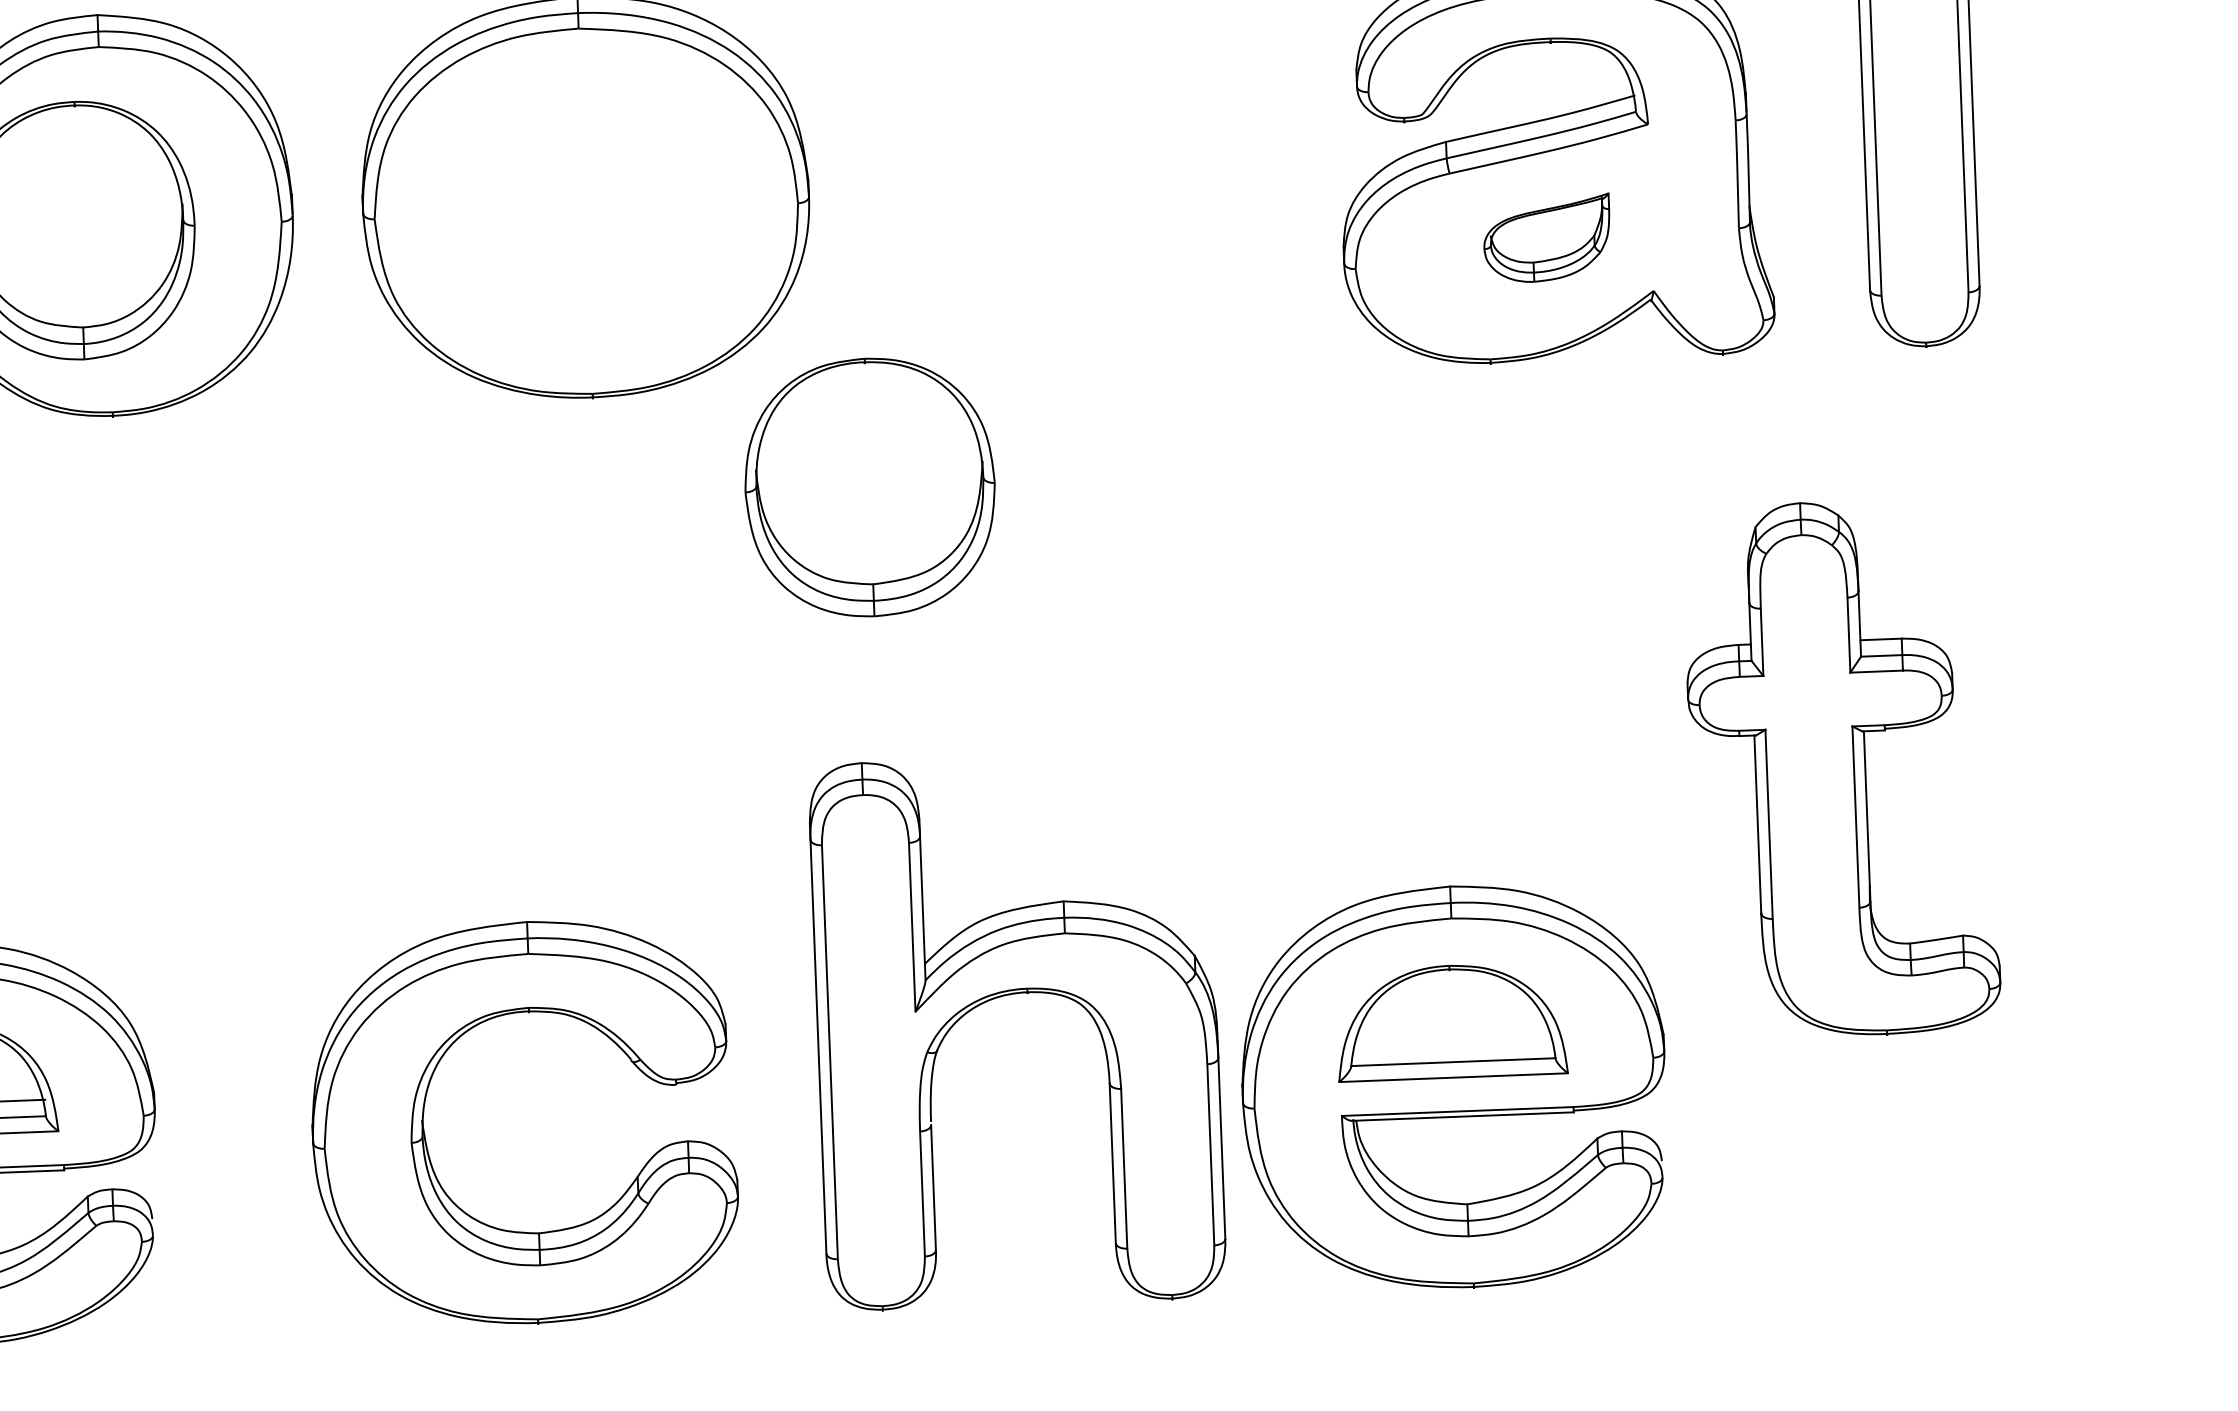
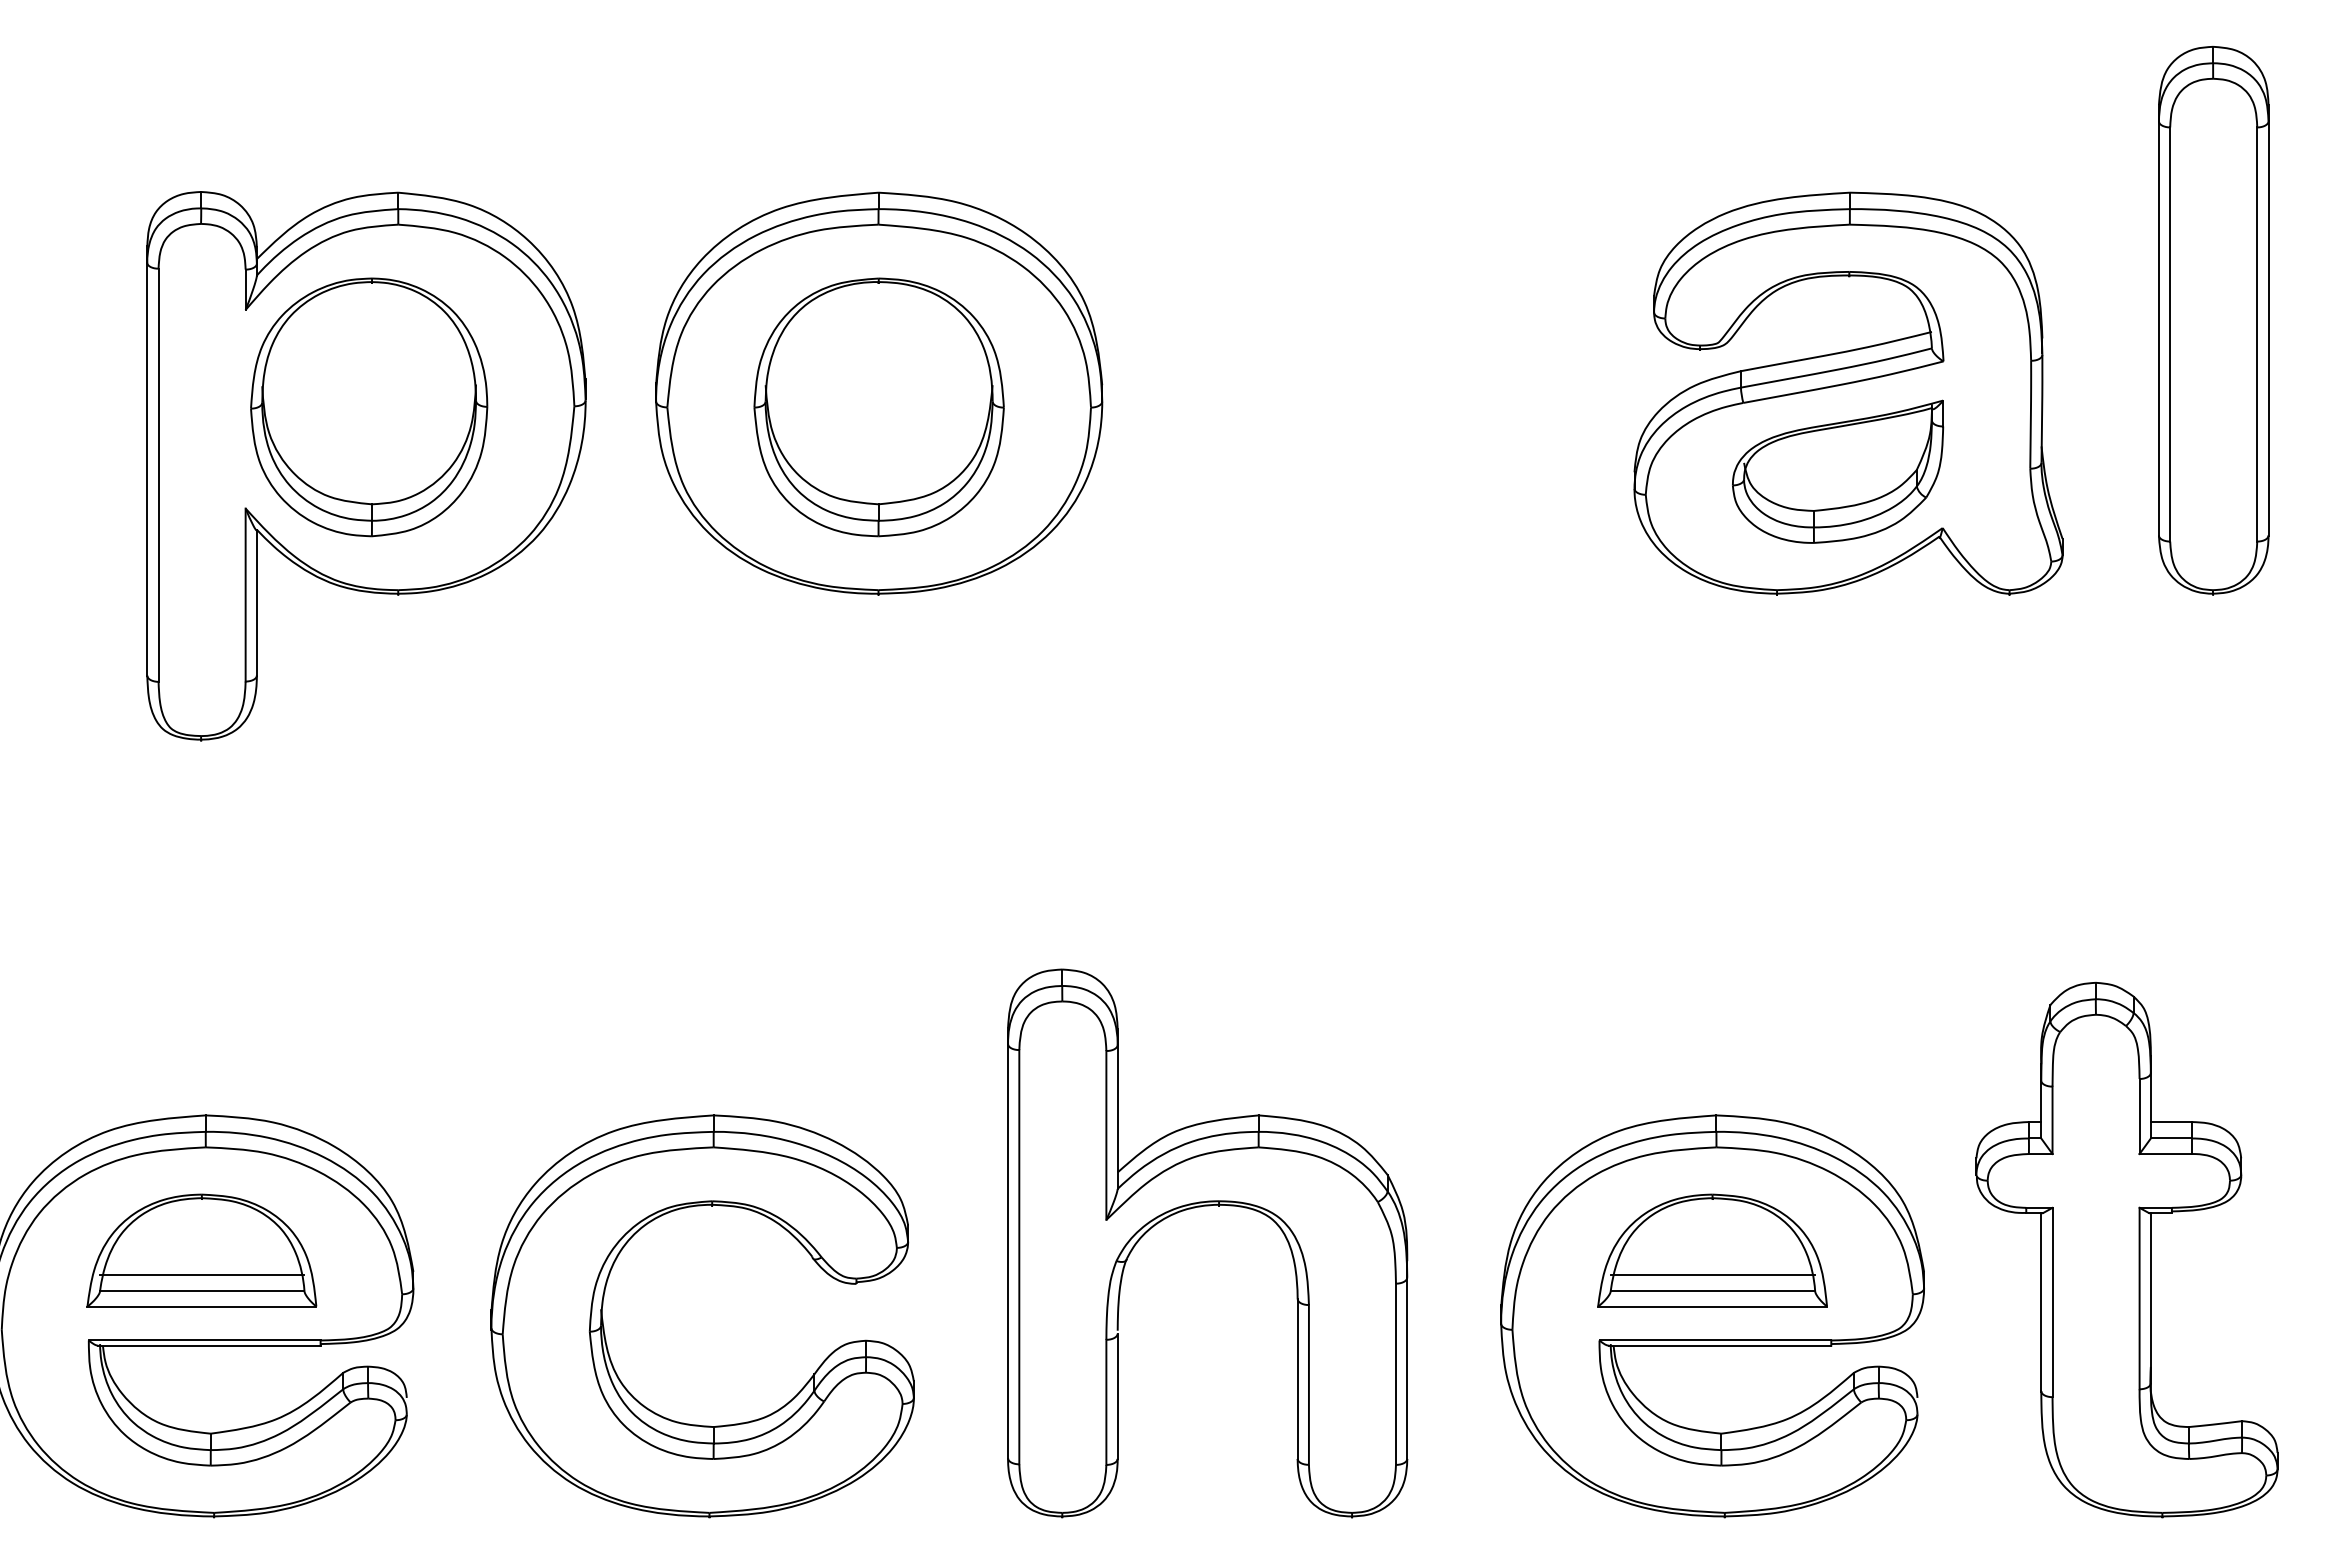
part: (1547, 238) -> (1838, 471), size x1.67
part: (869, 487) -> (878, 407), moved
part: (1840, 768) -> (2126, 1249), moved
part: (1010, 995) -> (1201, 1207), moved
line: (1452, 1045) -> (1712, 1274), added
part: (426, 1138) -> (604, 1327), moved

